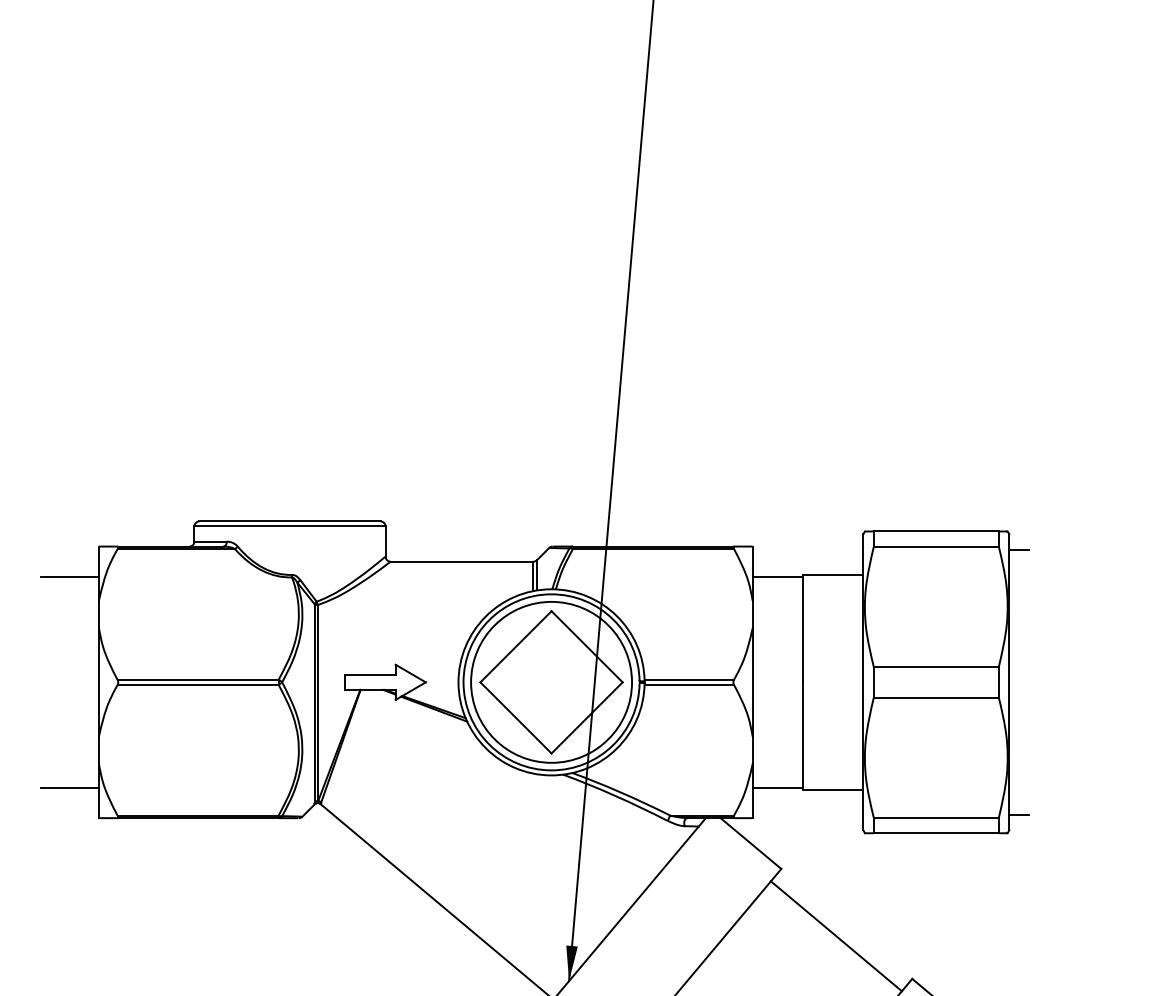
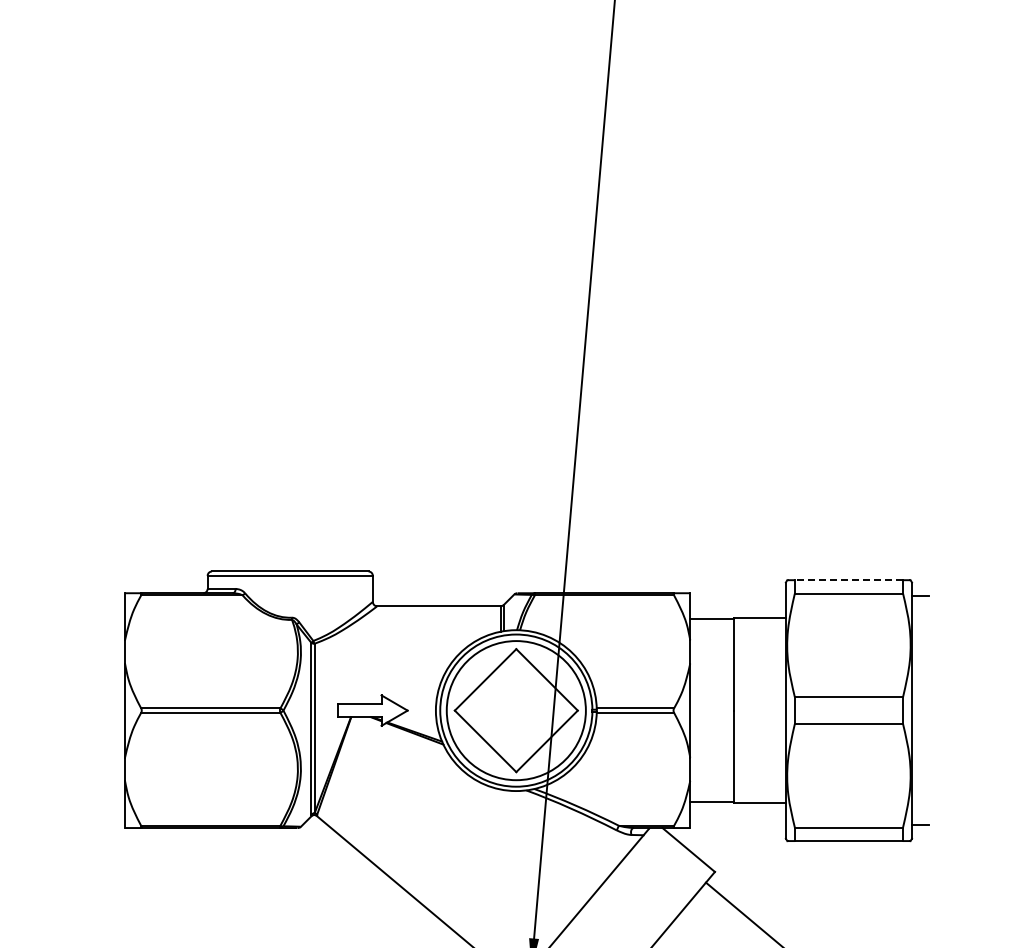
line: (935, 531) -> (848, 580), solid -> dashed
line: (69, 576) -> (99, 619), removed
line: (69, 787) -> (99, 801), removed

